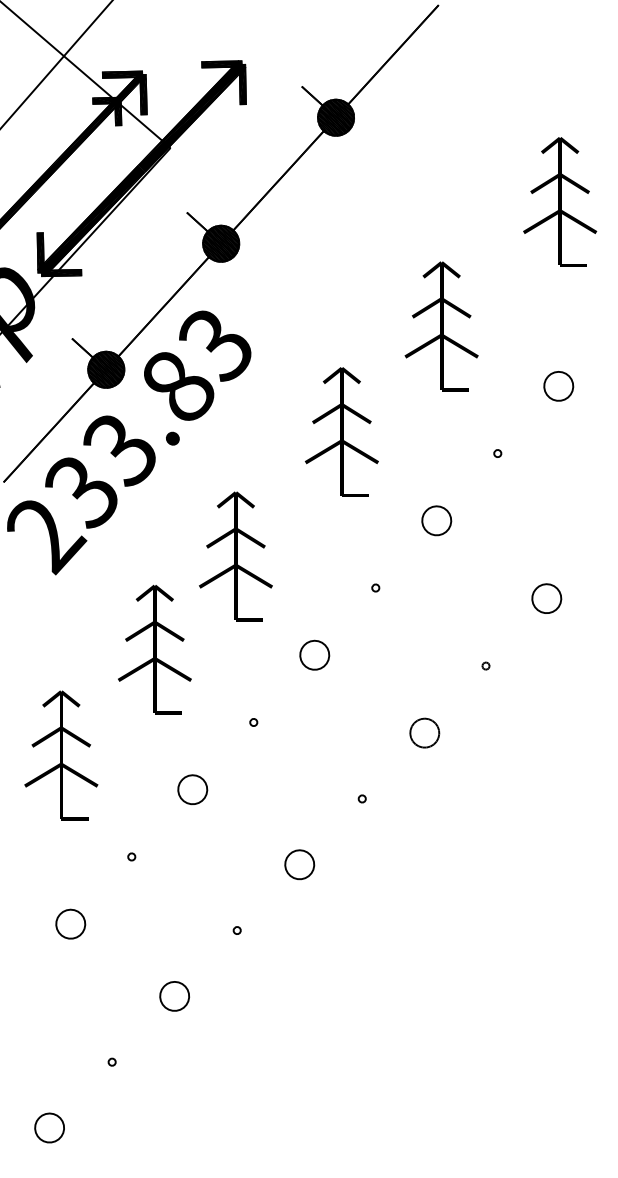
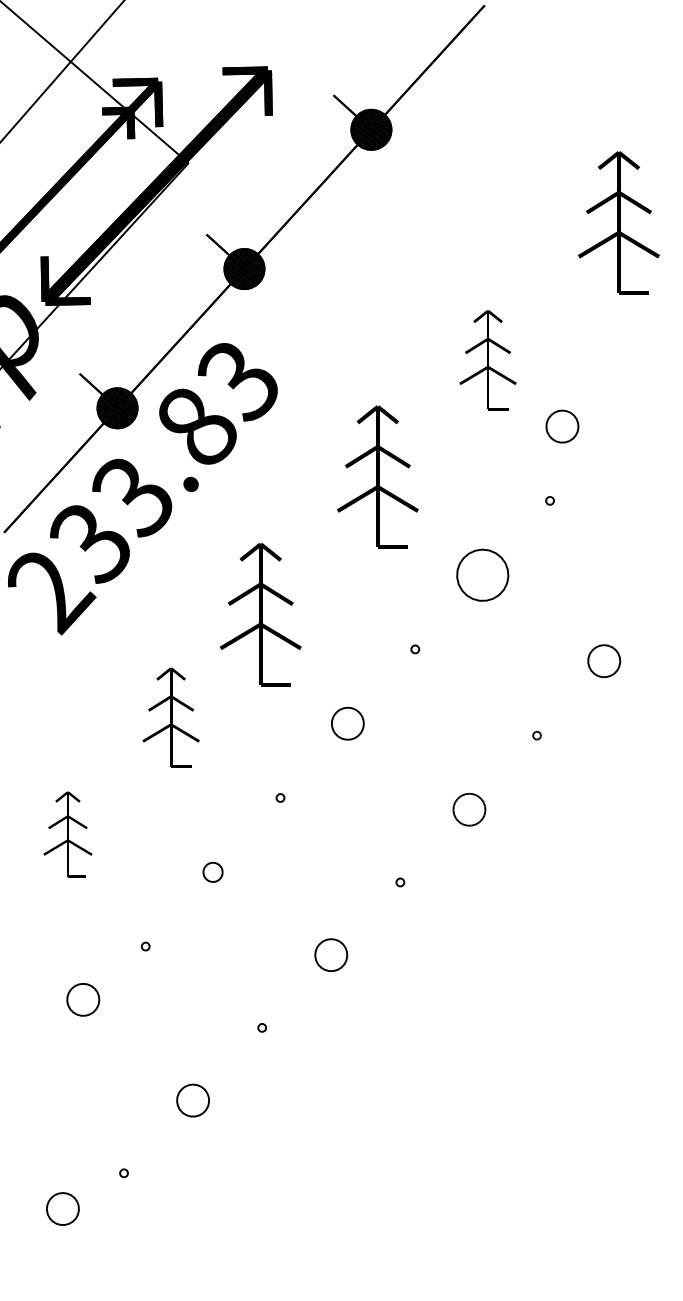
part: (441, 325) -> (487, 359), size x0.7
part: (558, 386) -> (562, 426), moved
part: (436, 520) -> (482, 574), size x1.6
part: (154, 649) -> (170, 717), size x0.7
part: (61, 755) -> (67, 834), size x0.6
part: (192, 789) -> (212, 872), size x0.6
part: (70, 923) -> (83, 999), moved
part: (49, 1127) -> (62, 1208), moved

